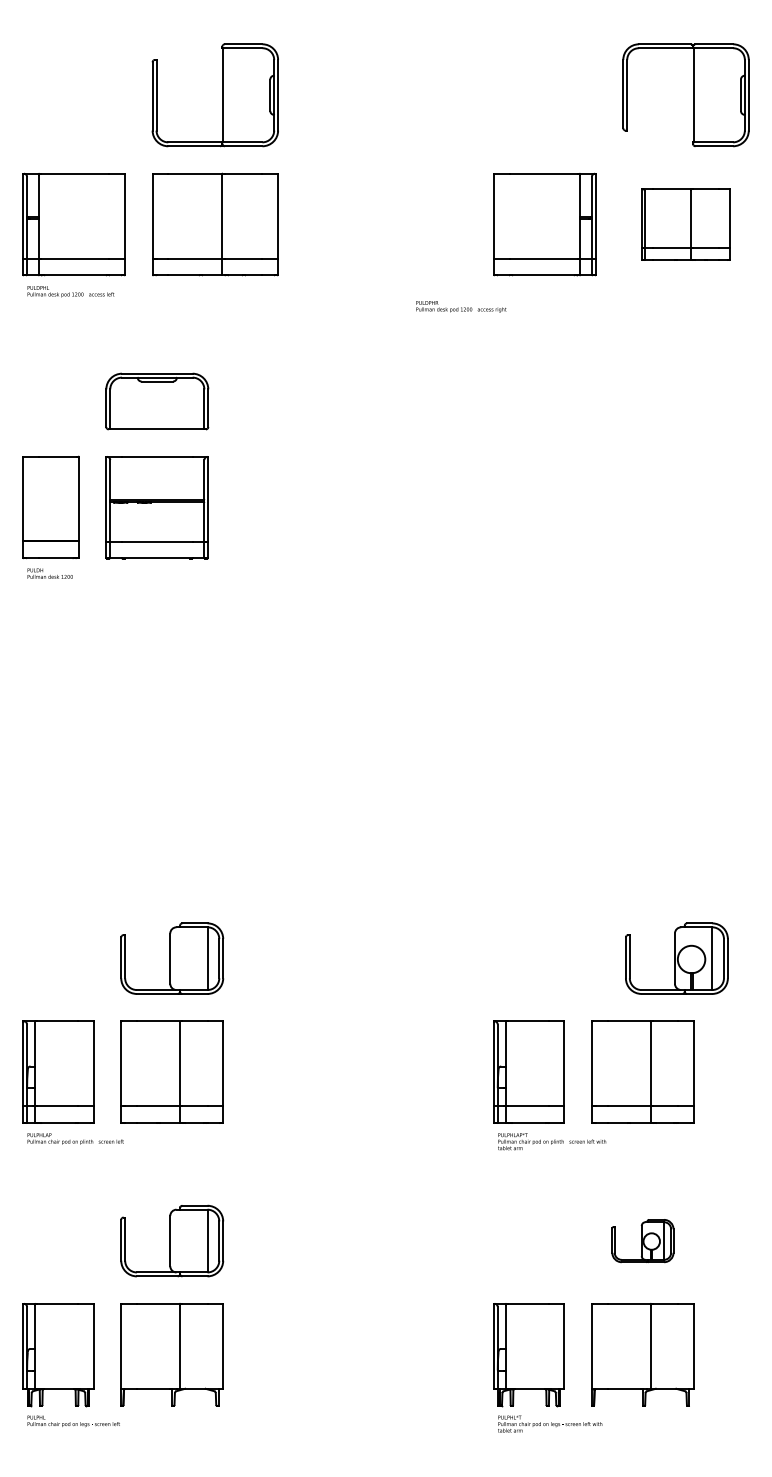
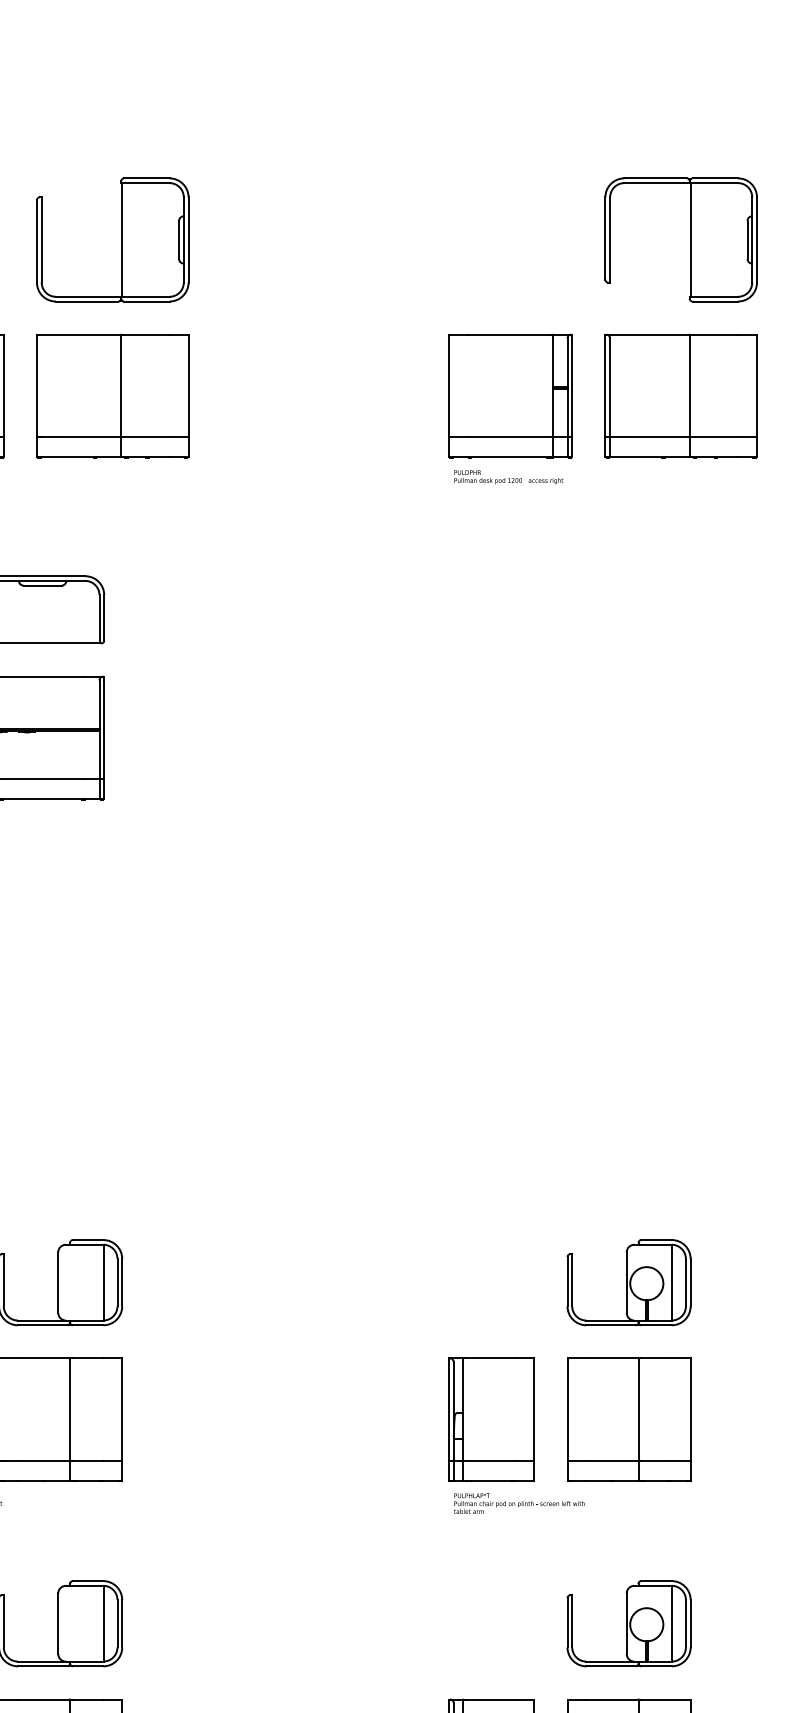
part: (685, 224) -> (680, 396), size x1.43
text: (461, 306) -> (509, 476), moved
part: (676, 958) -> (628, 1282), moved
part: (642, 1240) -> (628, 1623), size x1.67

